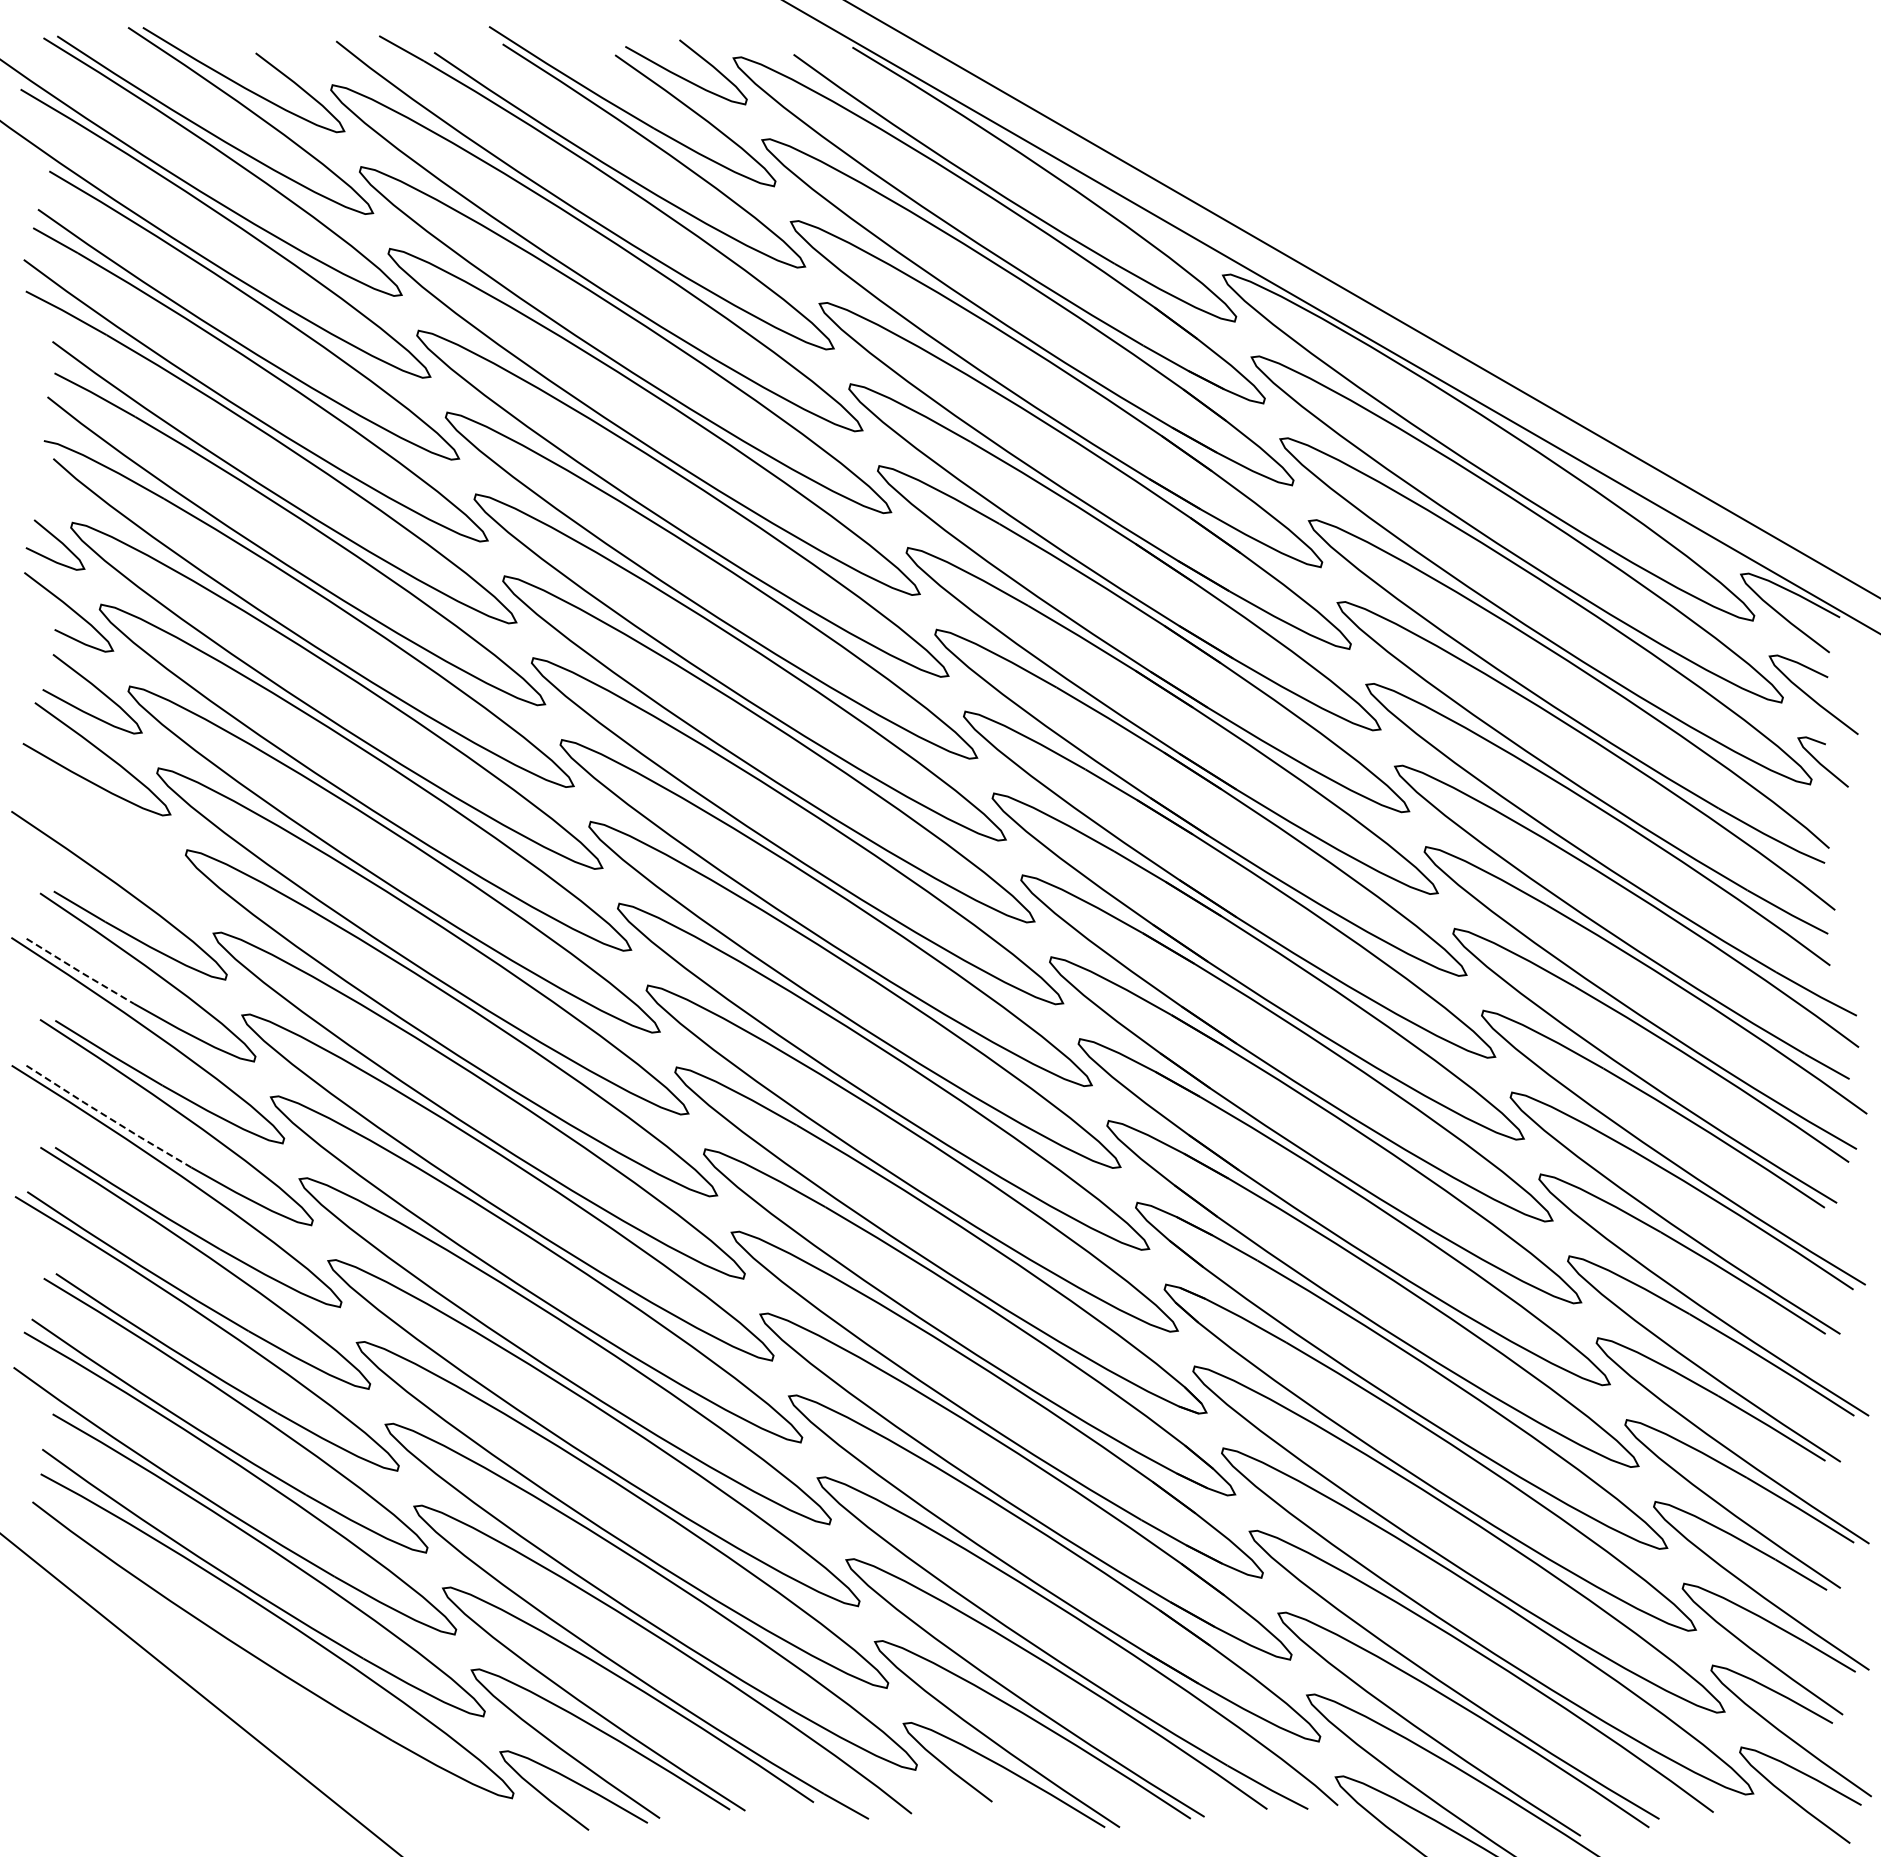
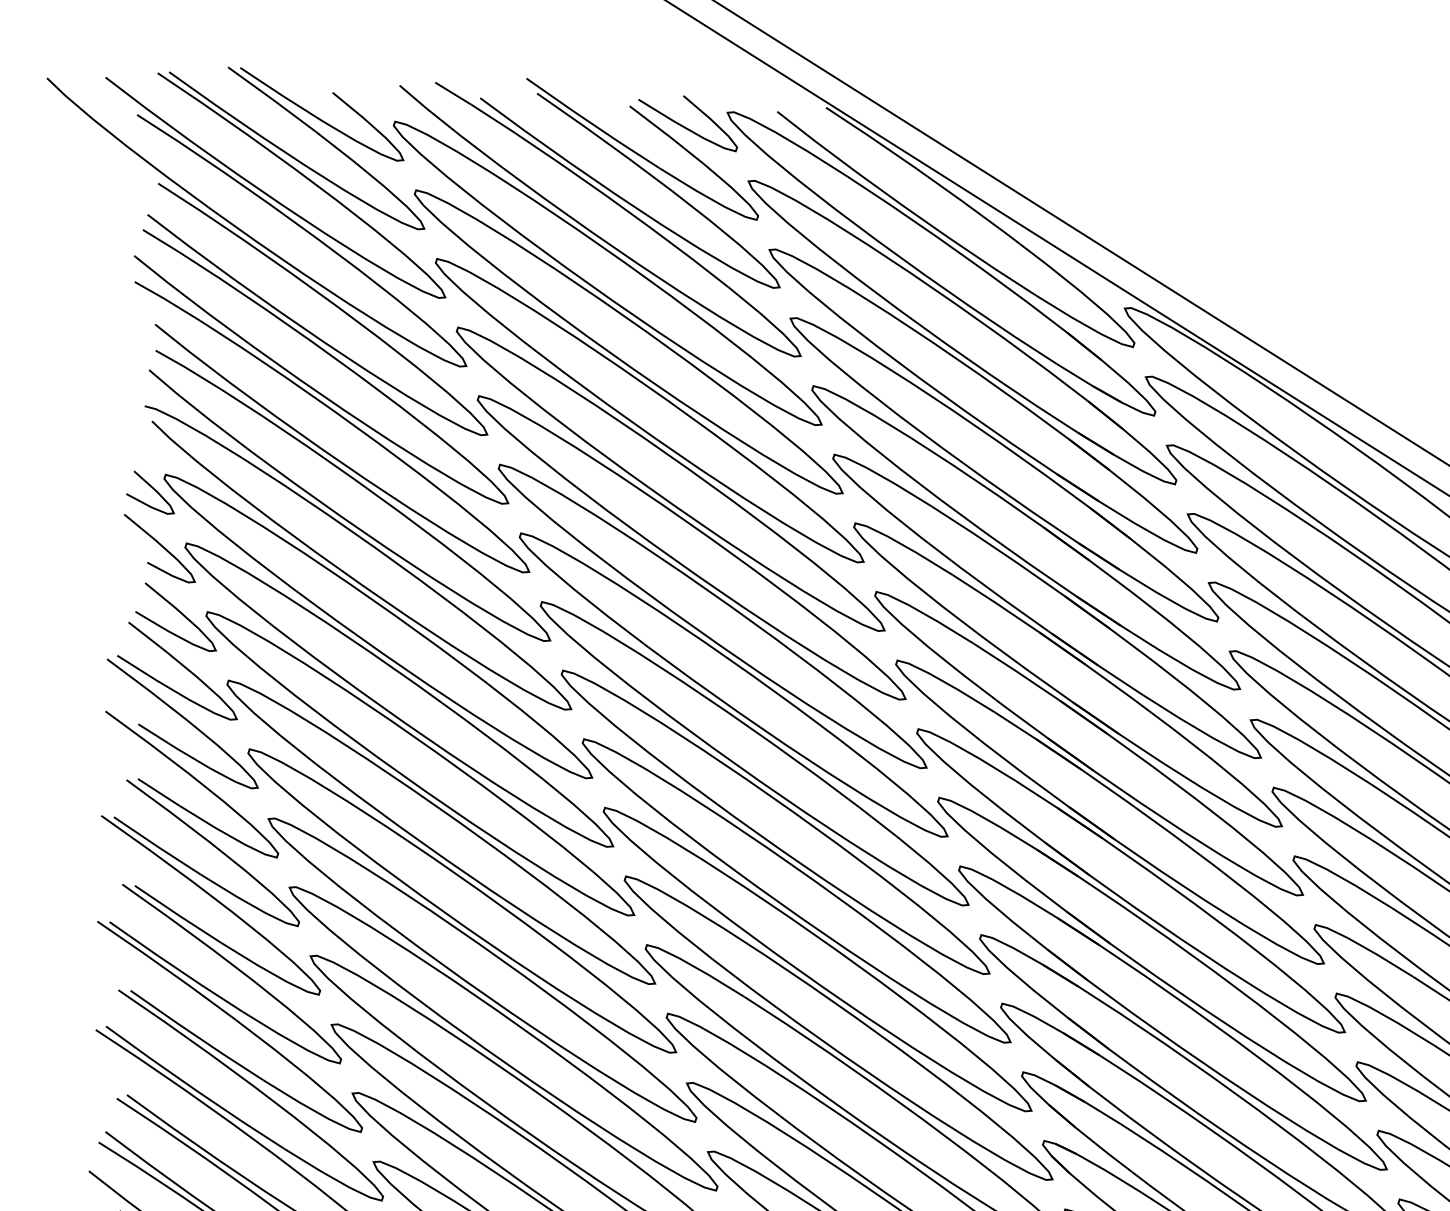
curve: (108, 818) -> (185, 720), added
line: (80, 972) -> (157, 846), dashed -> solid
line: (108, 1117) -> (175, 967), dashed -> solid

